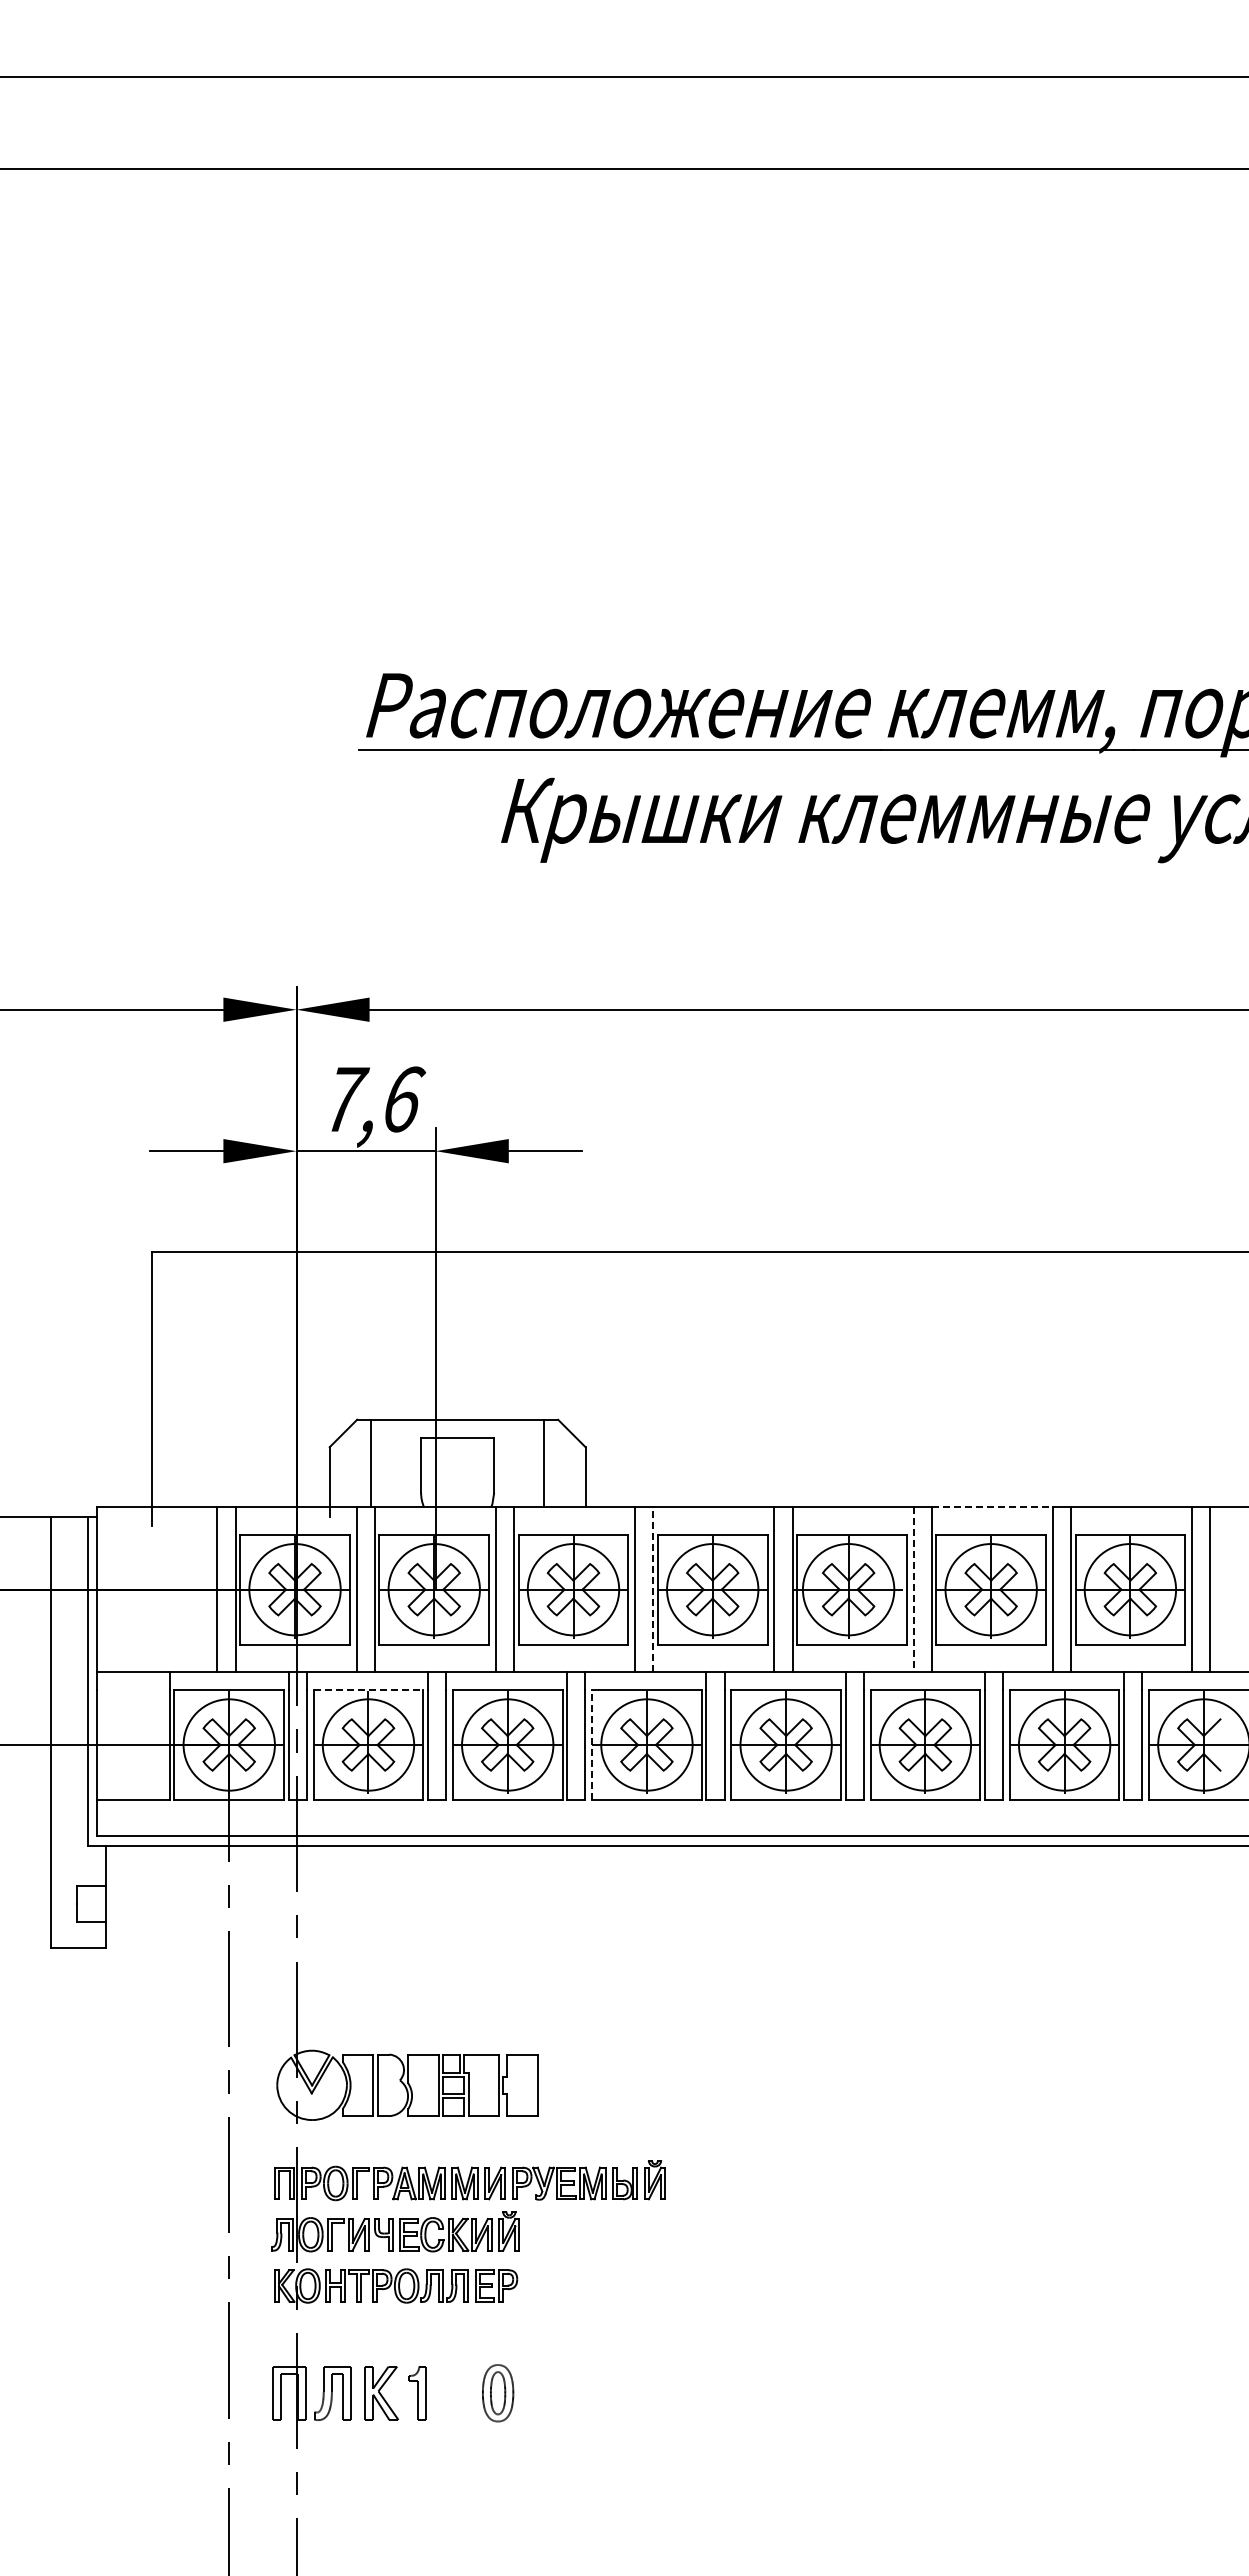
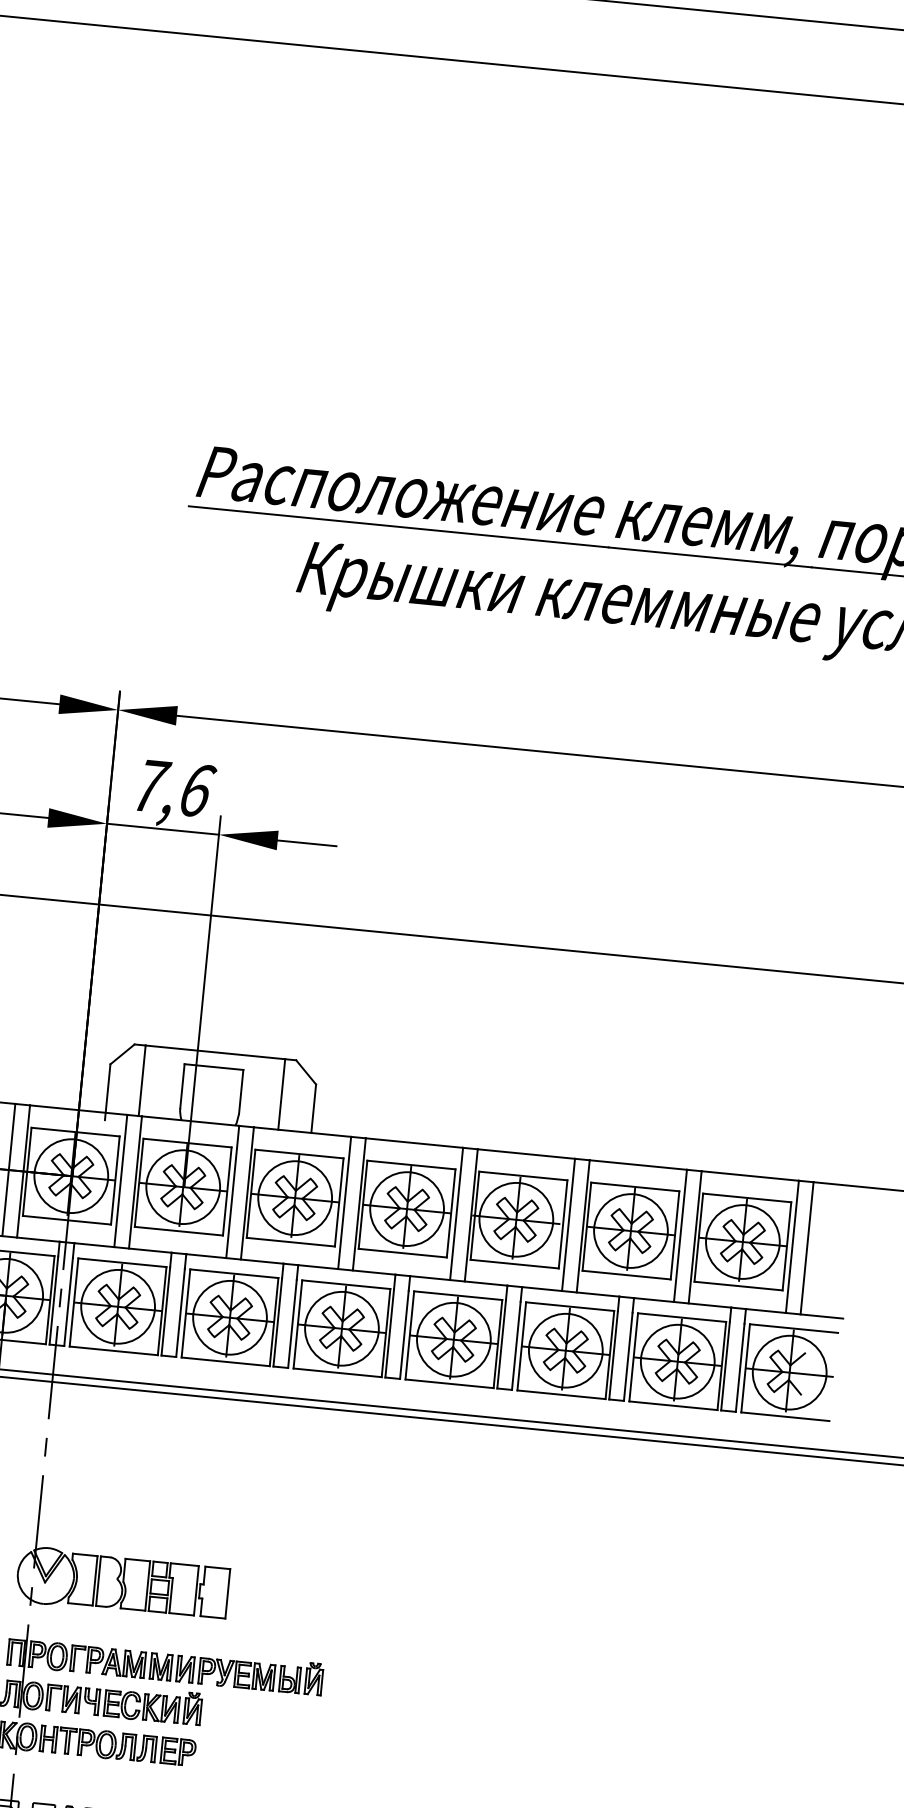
line: (992, 1507) -> (638, 1165), dashed -> solid
line: (653, 1589) -> (359, 1204), dashed -> solid
line: (913, 1590) -> (568, 1225), dashed -> solid
line: (368, 1690) -> (122, 1262), dashed -> solid
line: (592, 1745) -> (298, 1324), dashed -> solid

